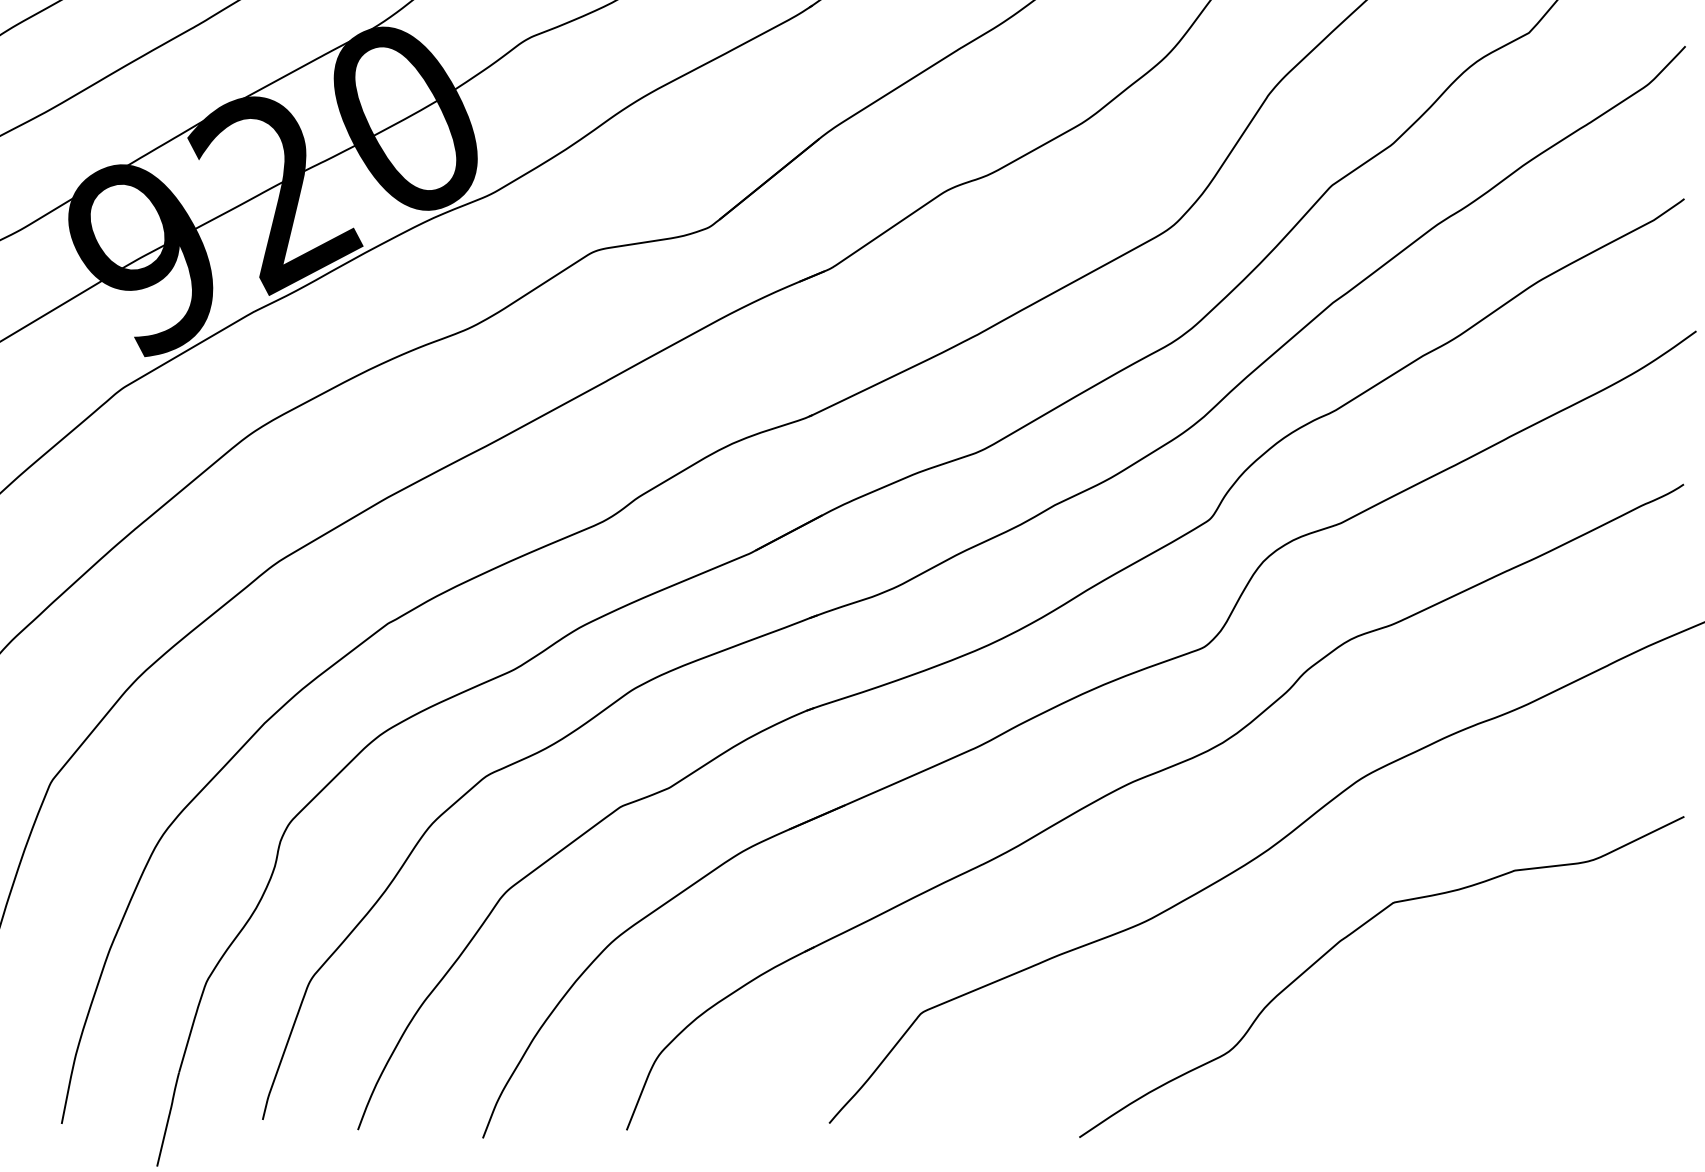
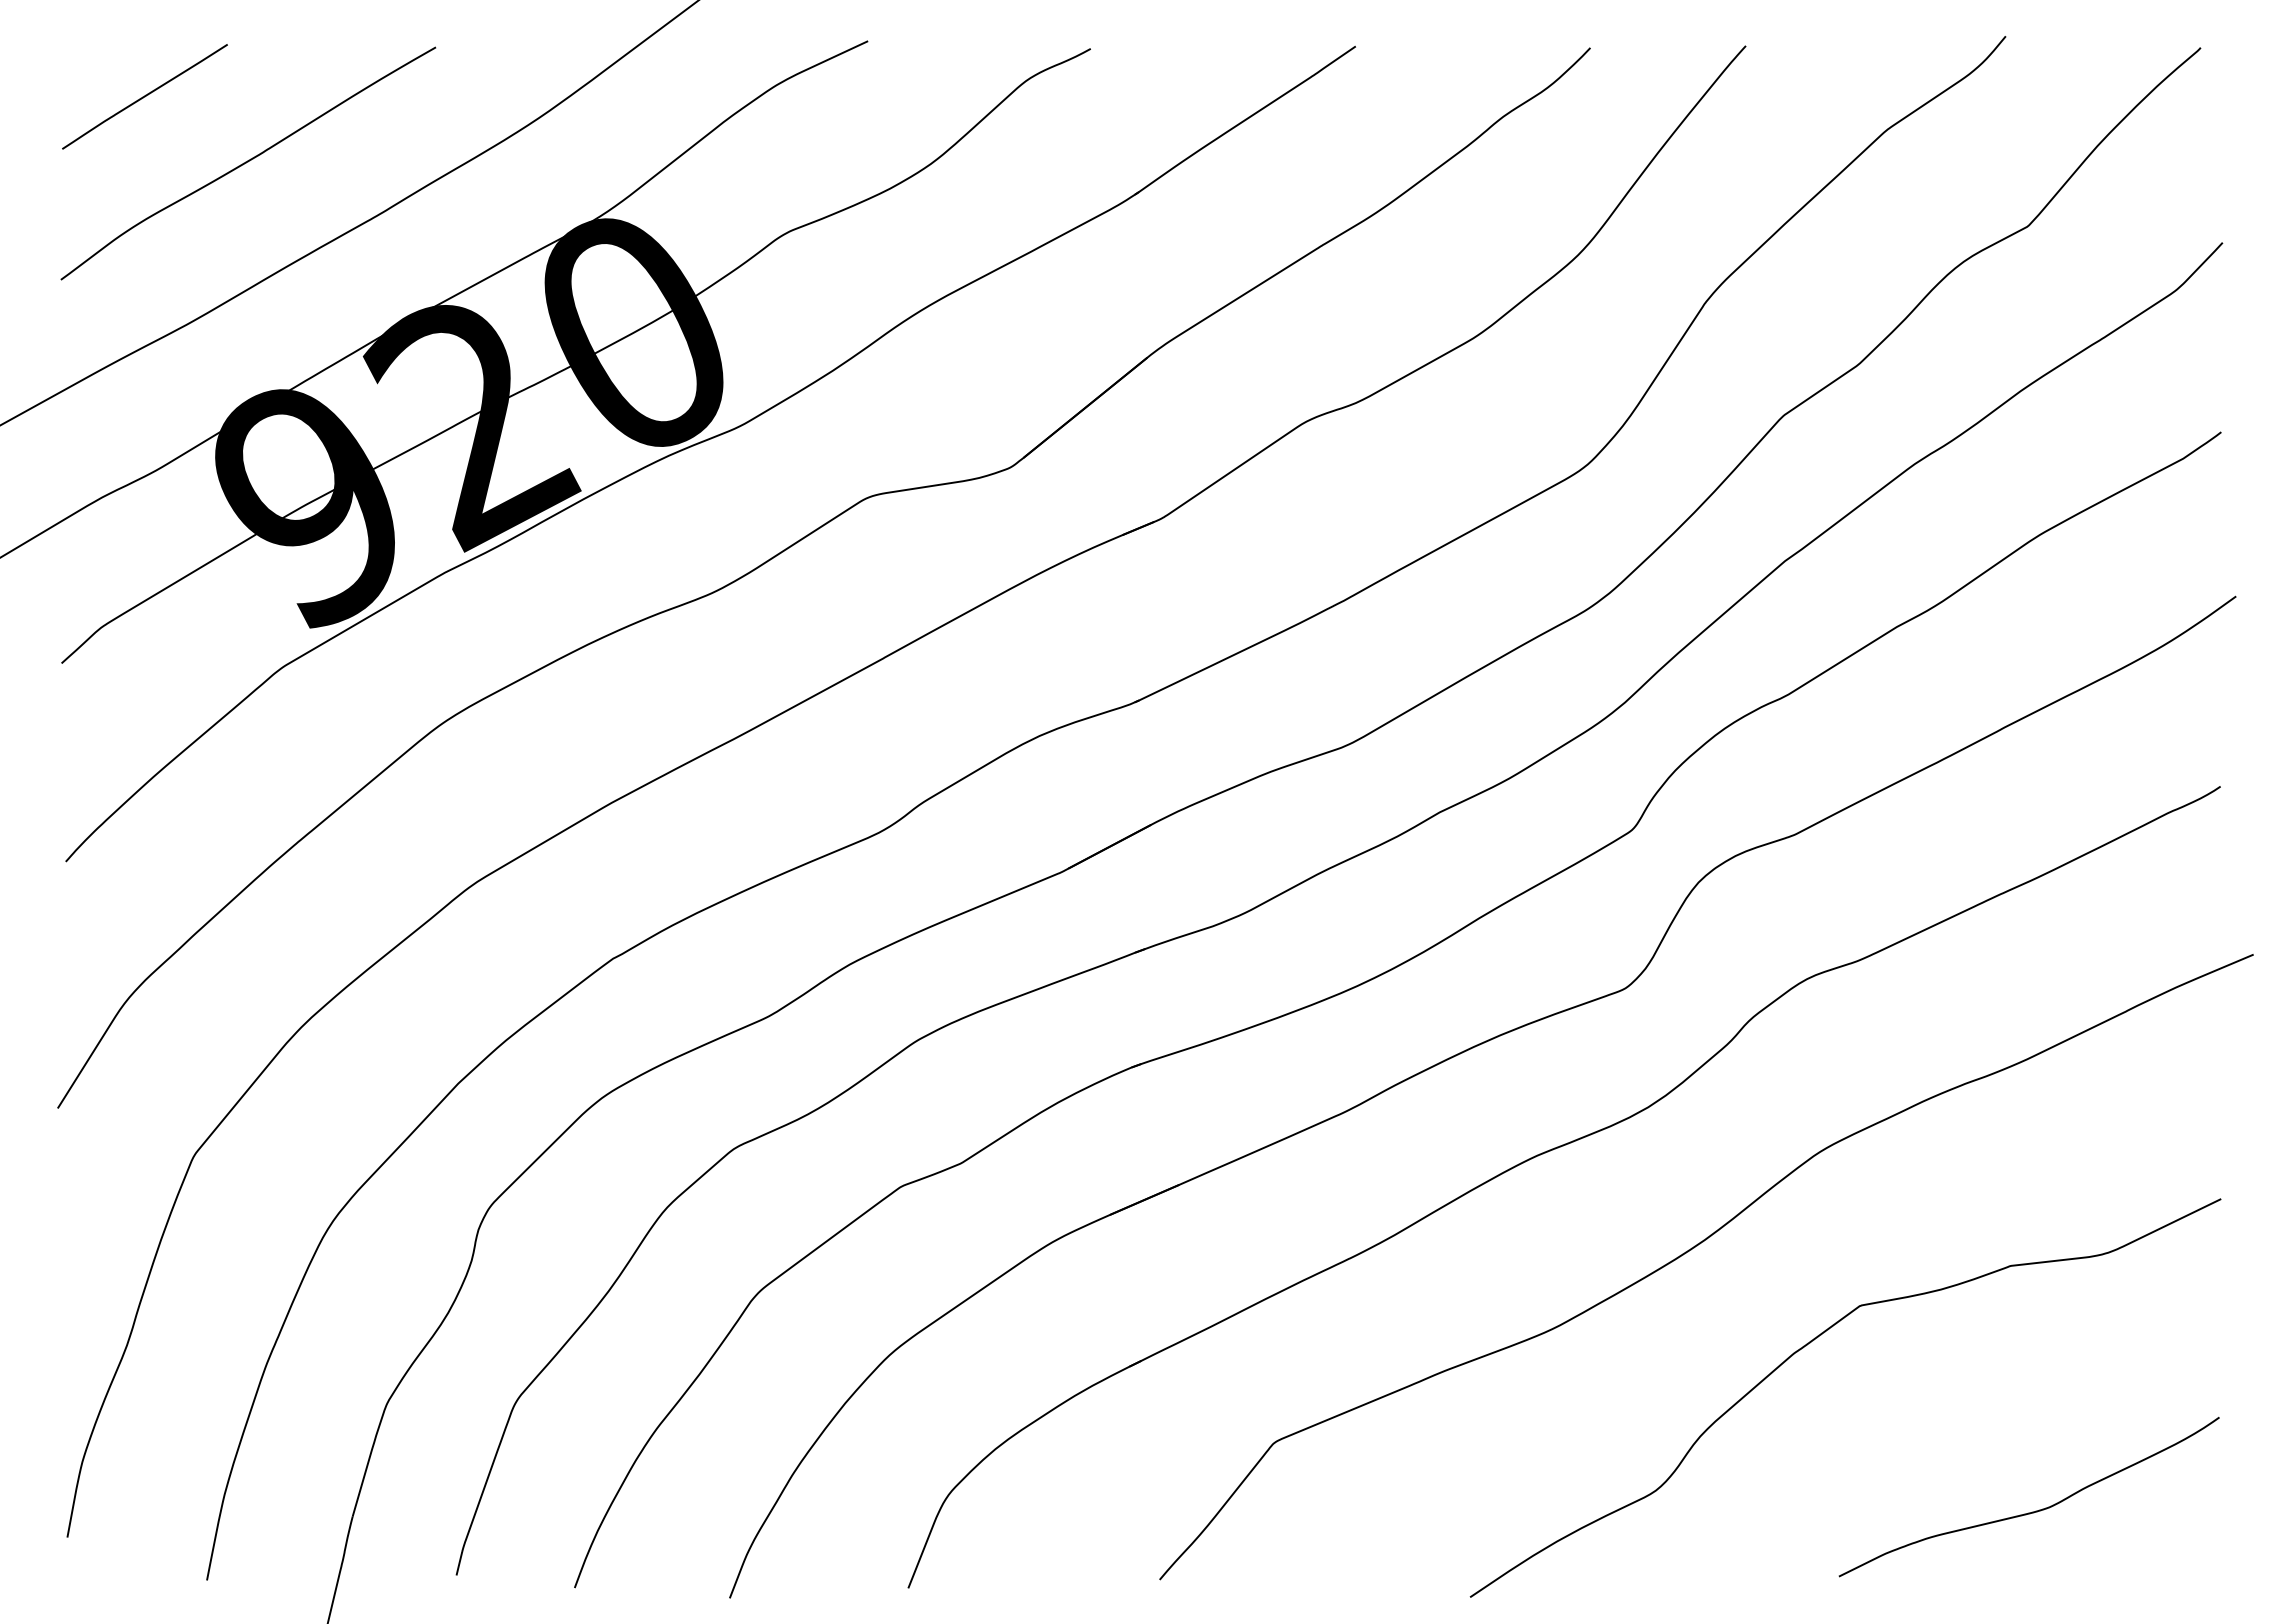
curve: (1532, 1068) -> (2032, 1511), added

